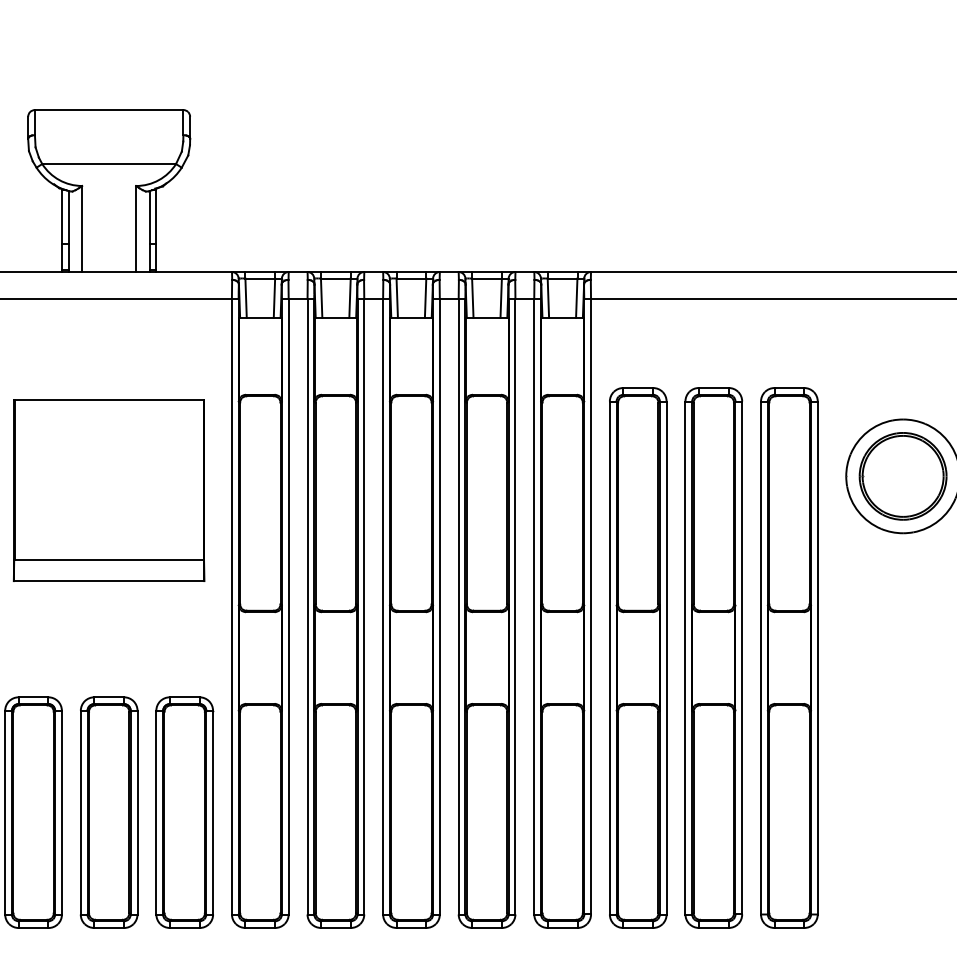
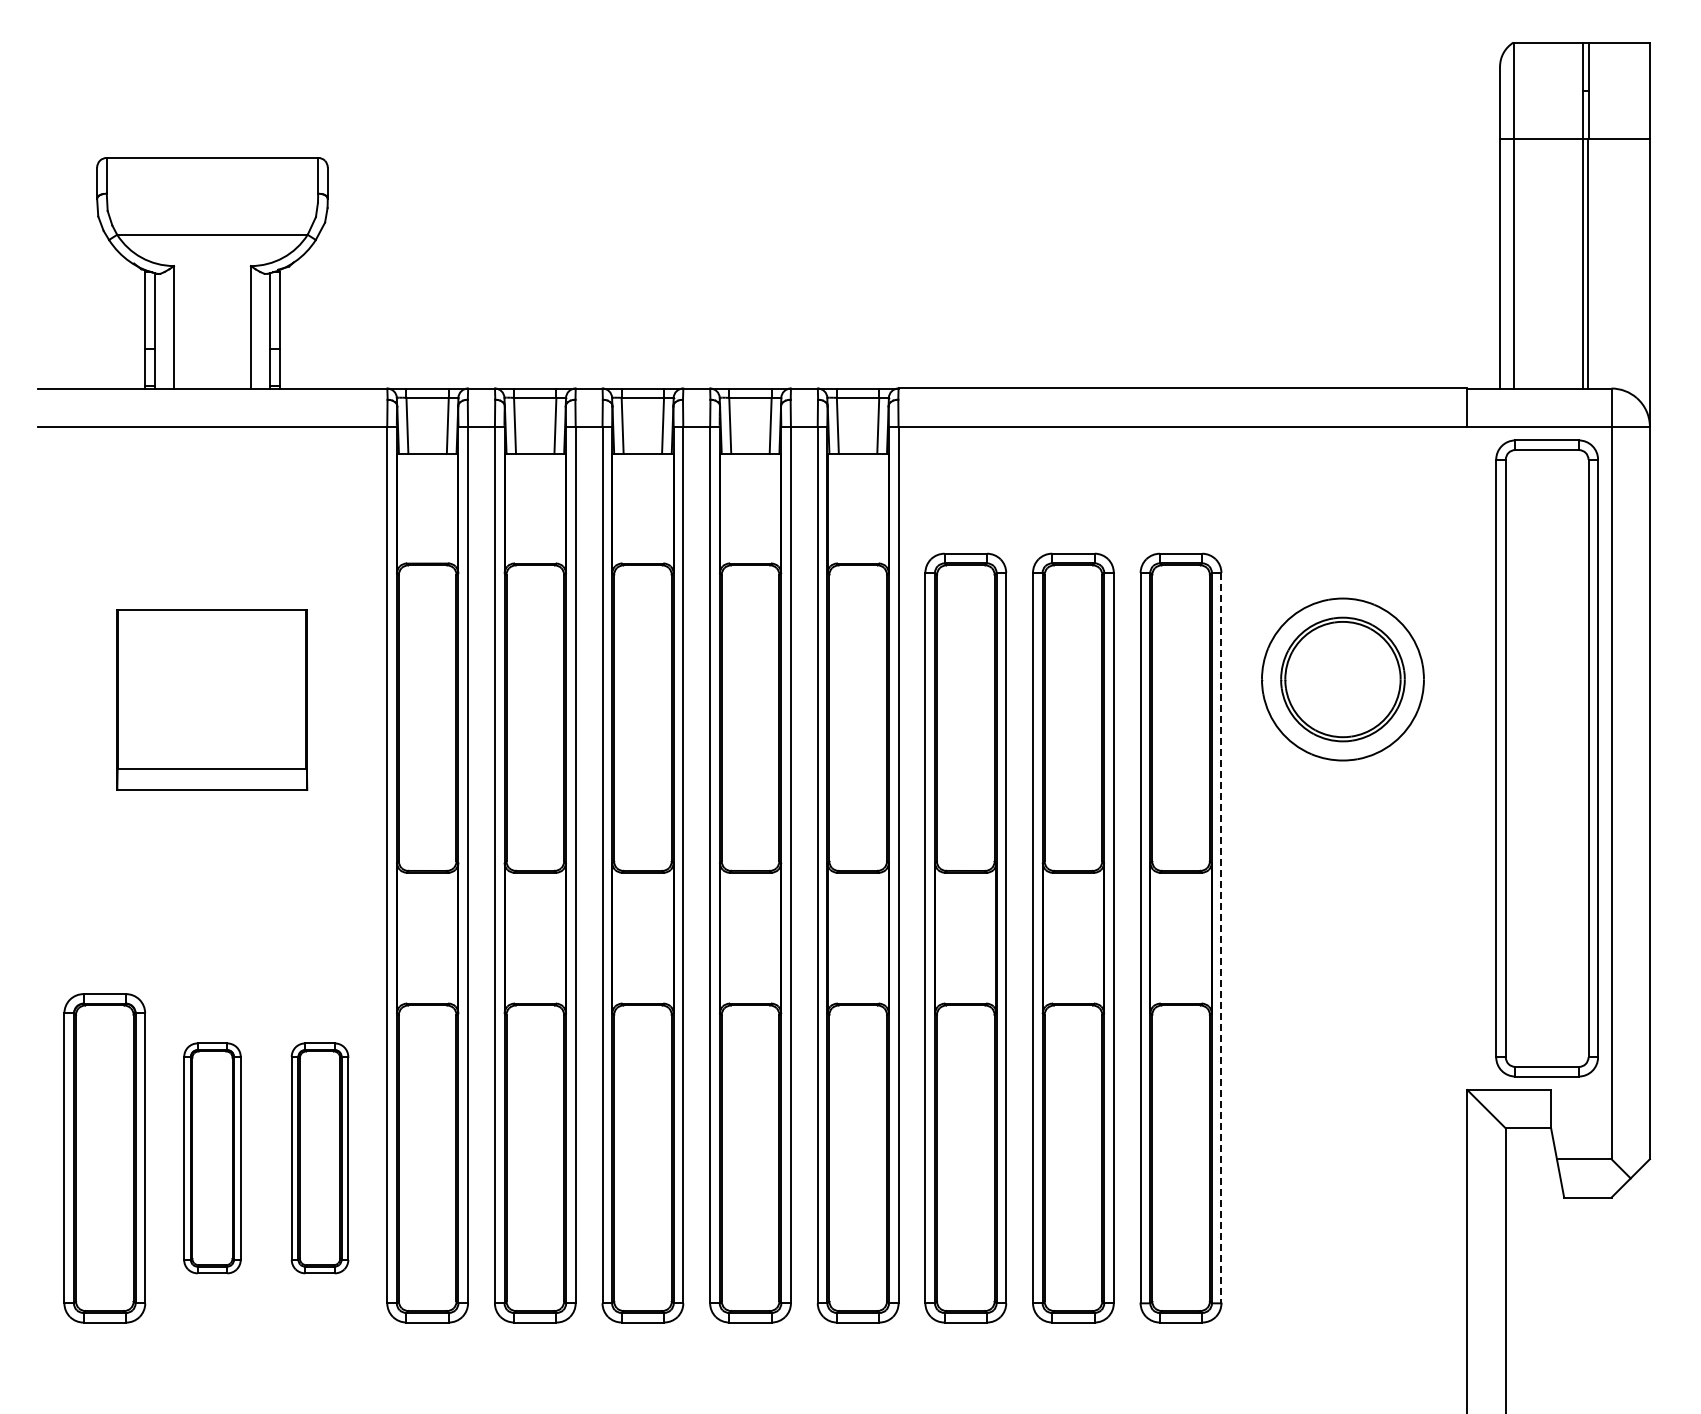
part: (108, 490) -> (211, 699), size x0.7
line: (817, 658) -> (1221, 938), solid -> dashed
part: (109, 812) -> (212, 1158), size x0.7
part: (184, 812) -> (319, 1158), size x0.7

